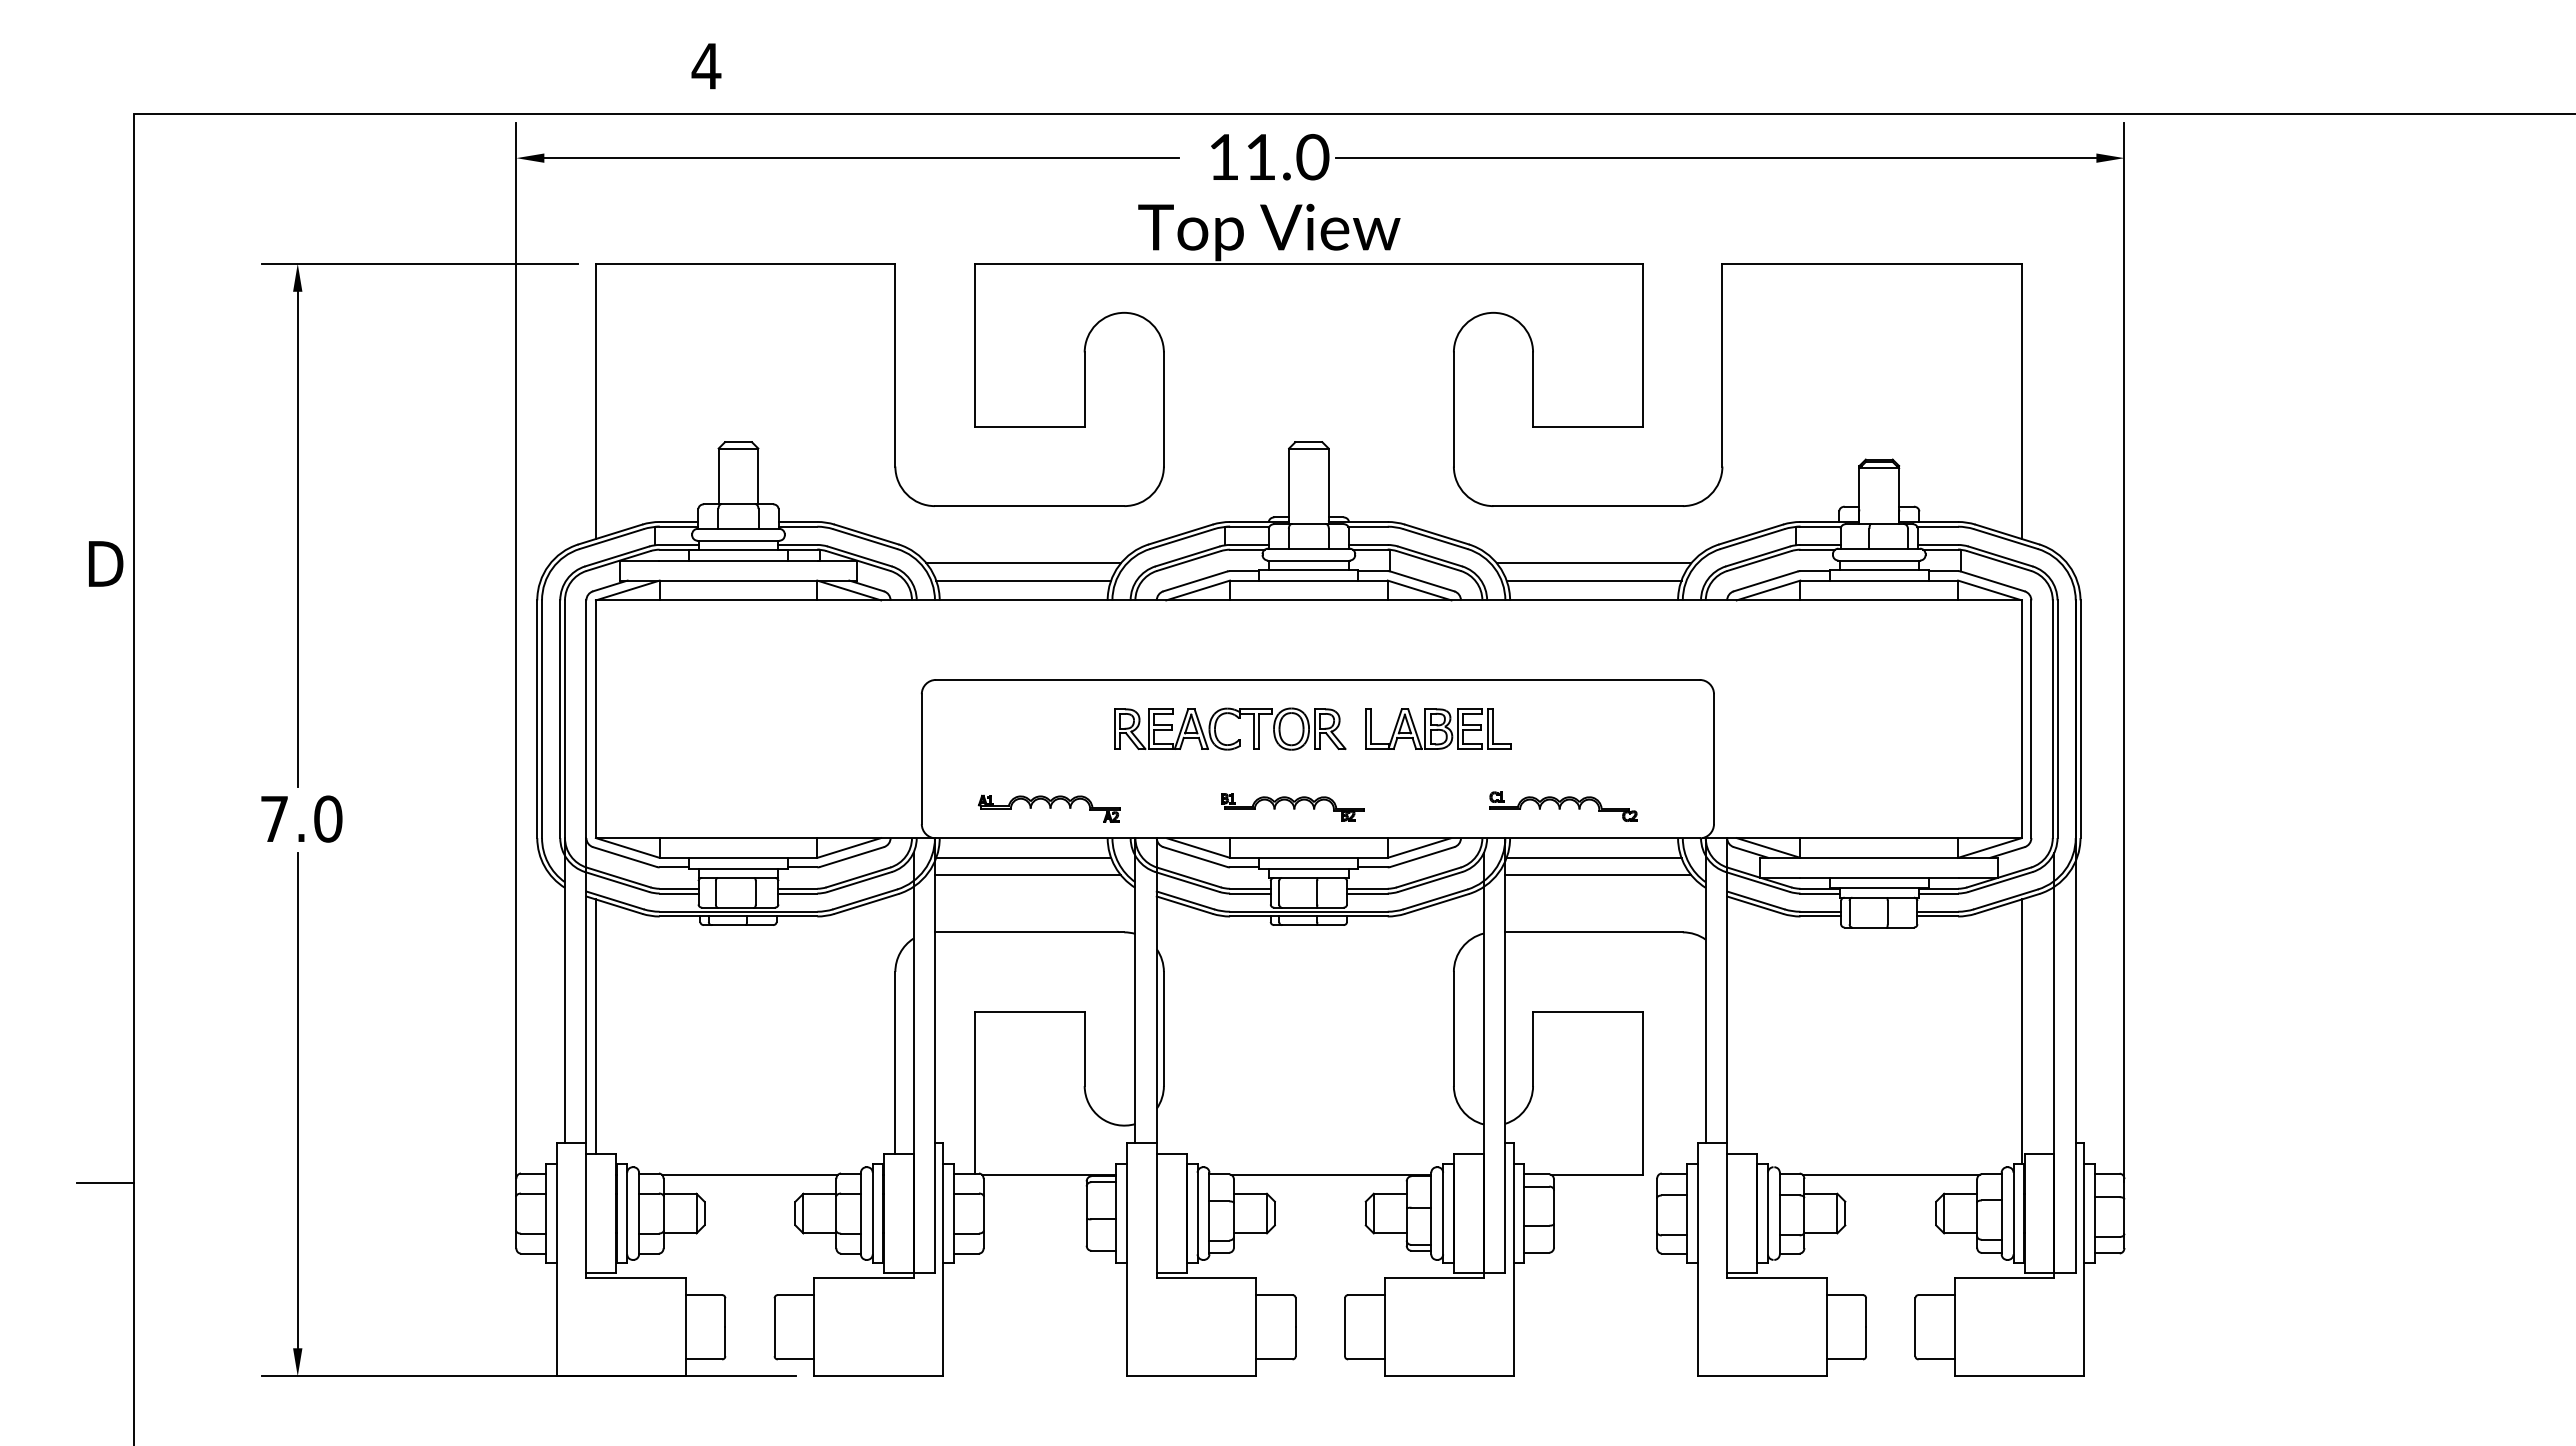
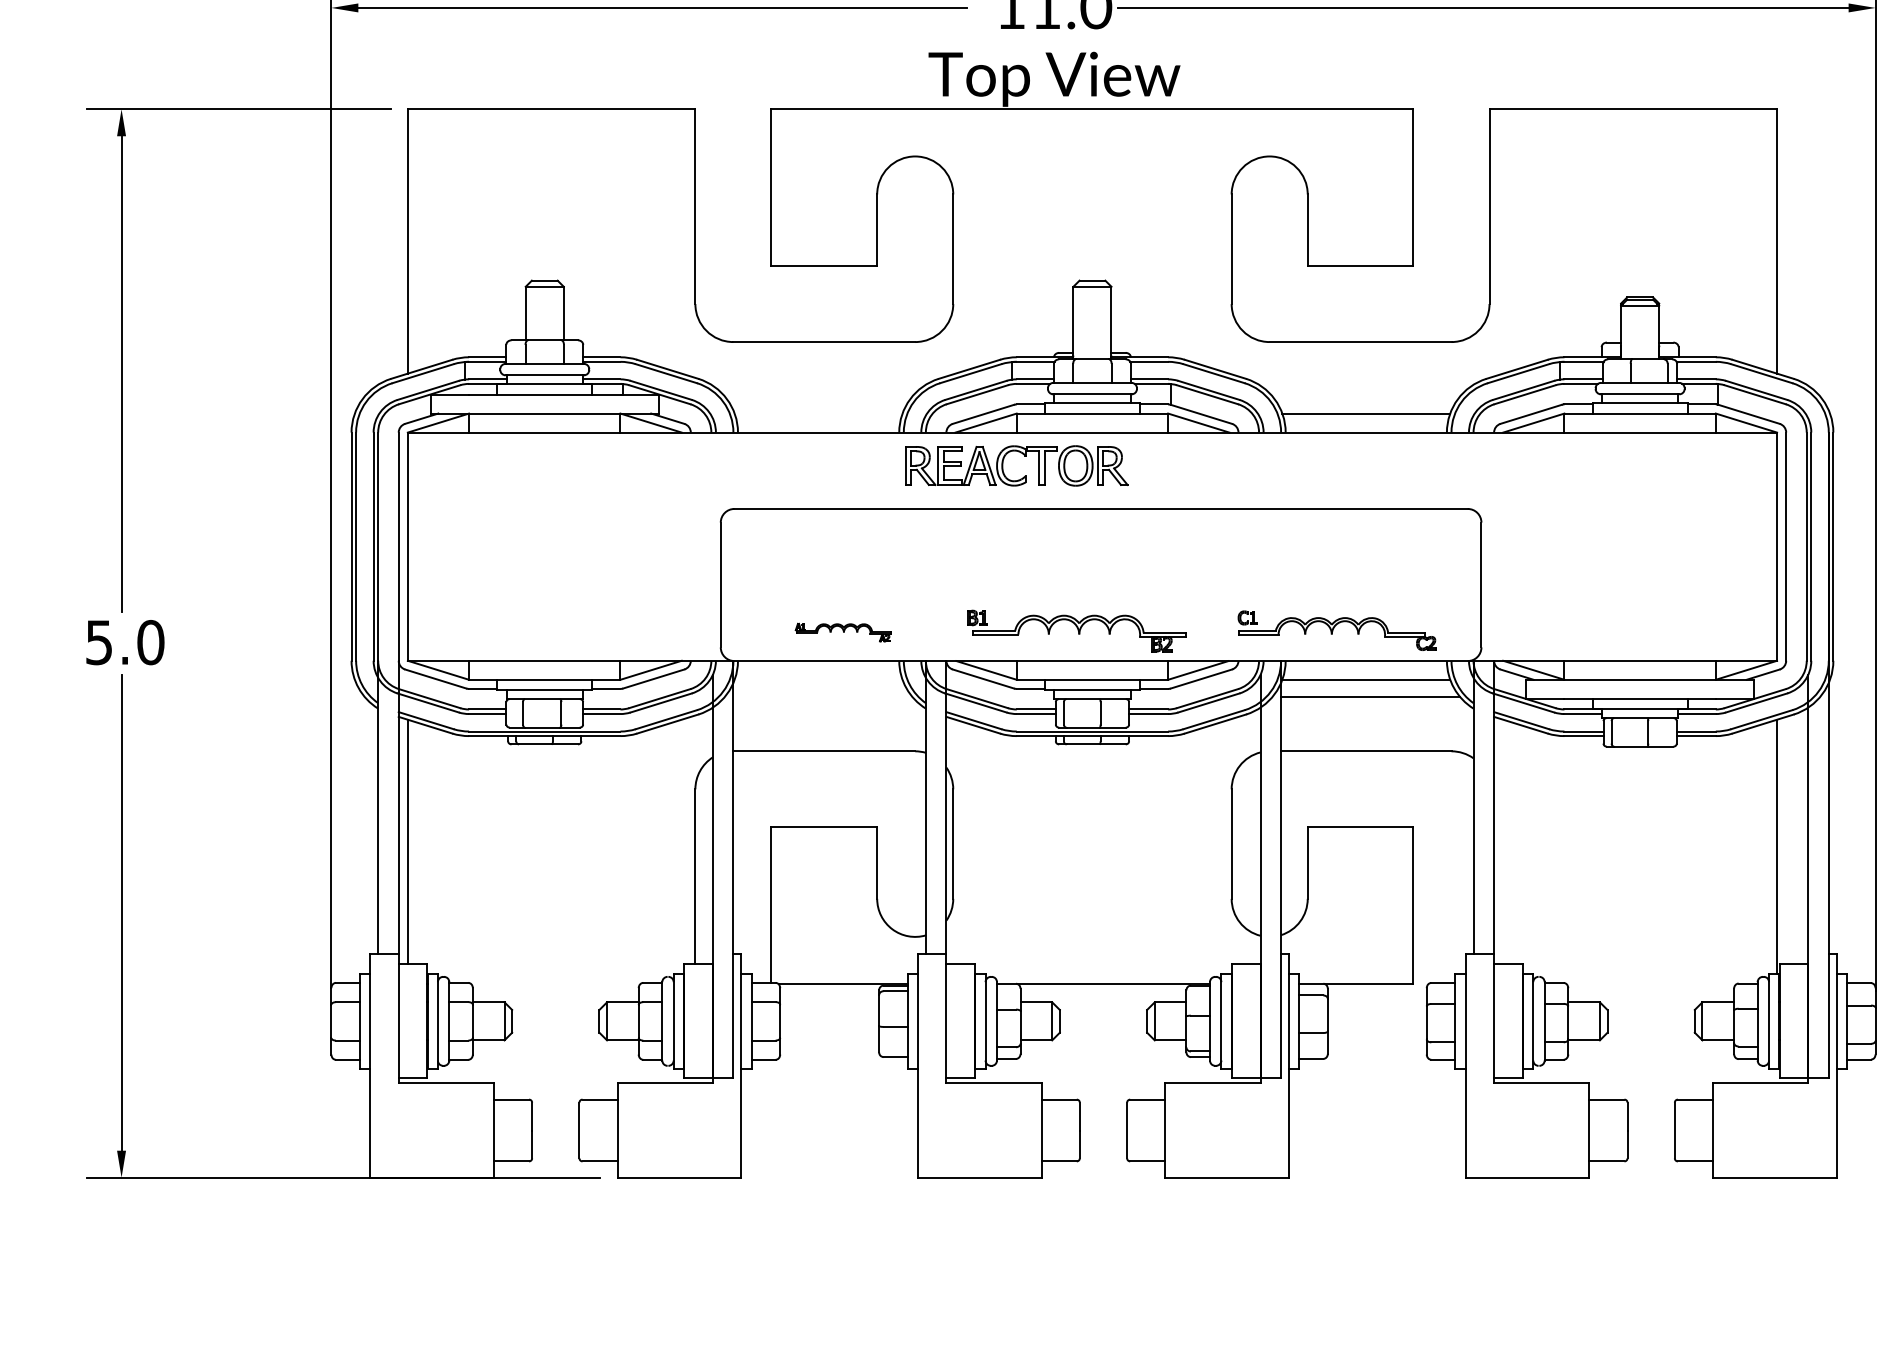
line: (1023, 563) -> (818, 397), removed
line: (1593, 563) -> (1365, 397), removed
line: (1023, 580) -> (818, 413), removed
part: (1237, 718) -> (1023, 455), moved
part: (1438, 728) -> (1216, 555), removed
part: (1563, 806) -> (1336, 630), size x1.4
part: (1292, 807) -> (1076, 631), size x1.6
part: (1048, 808) -> (842, 632), size x0.7
text: (274, 819) -> (99, 642), 7.0 -> 5.0
line: (1023, 857) -> (818, 679), removed
line: (1027, 875) -> (822, 696), removed
line: (749, 1174) -> (555, 983), removed
line: (1890, 1174) -> (1650, 983), removed

